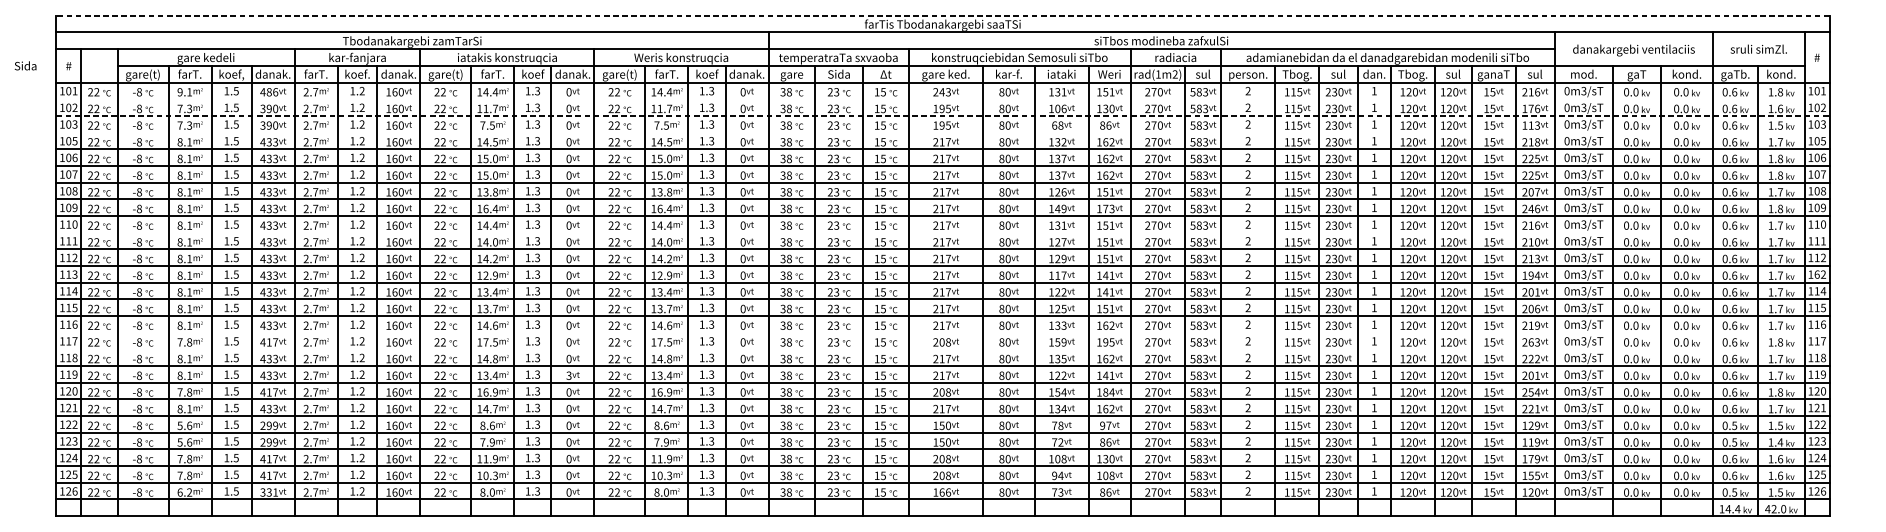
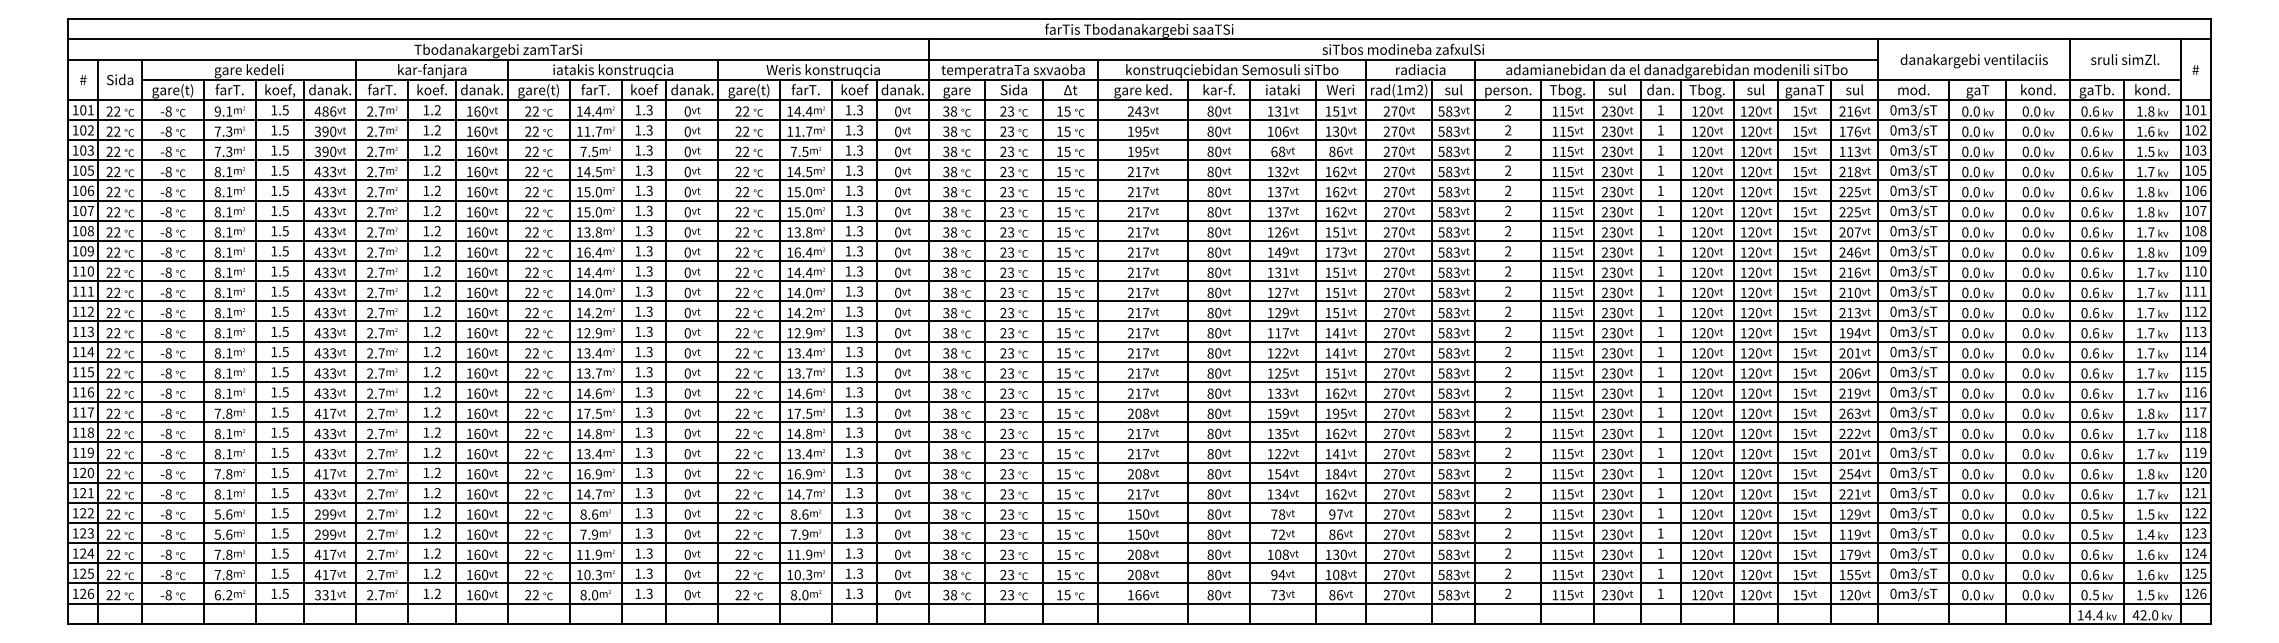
line: (943, 16) -> (1139, 19), dashed -> solid
text: (25, 65) -> (120, 79), moved
line: (943, 99) -> (1139, 120), added
line: (943, 116) -> (1139, 140), dashed -> solid
line: (943, 132) -> (1139, 160), added
line: (943, 232) -> (1139, 281), added
text: (1820, 274) -> (2199, 331), 162 -> 113
line: (943, 333) -> (1139, 402), added
line: (943, 349) -> (1139, 422), added
text: (568, 376) -> (687, 454), 3 -> 0

